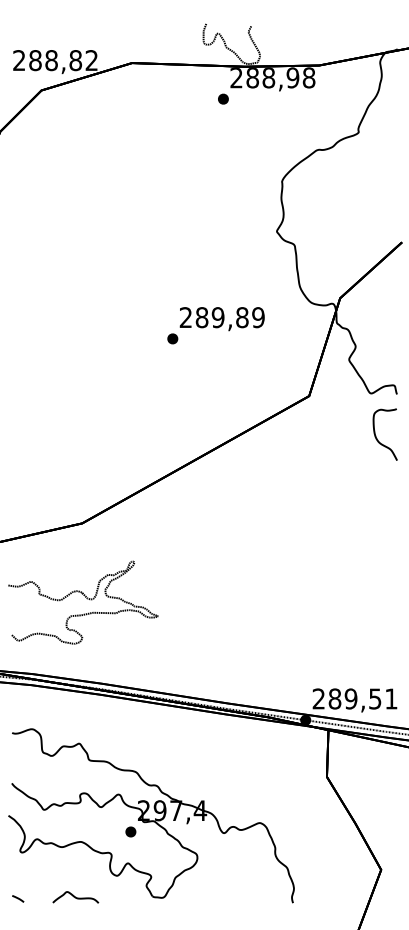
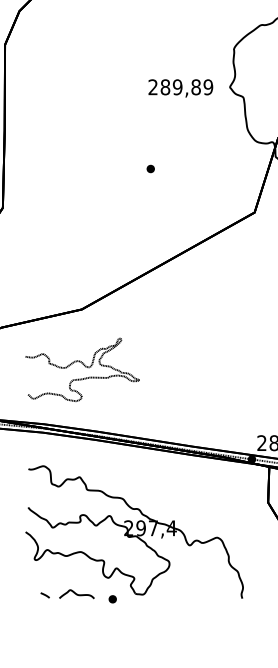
text: (221, 319) -> (180, 88), moved
part: (130, 831) -> (112, 598), moved
curve: (18, 898) -> (45, 595), moved

